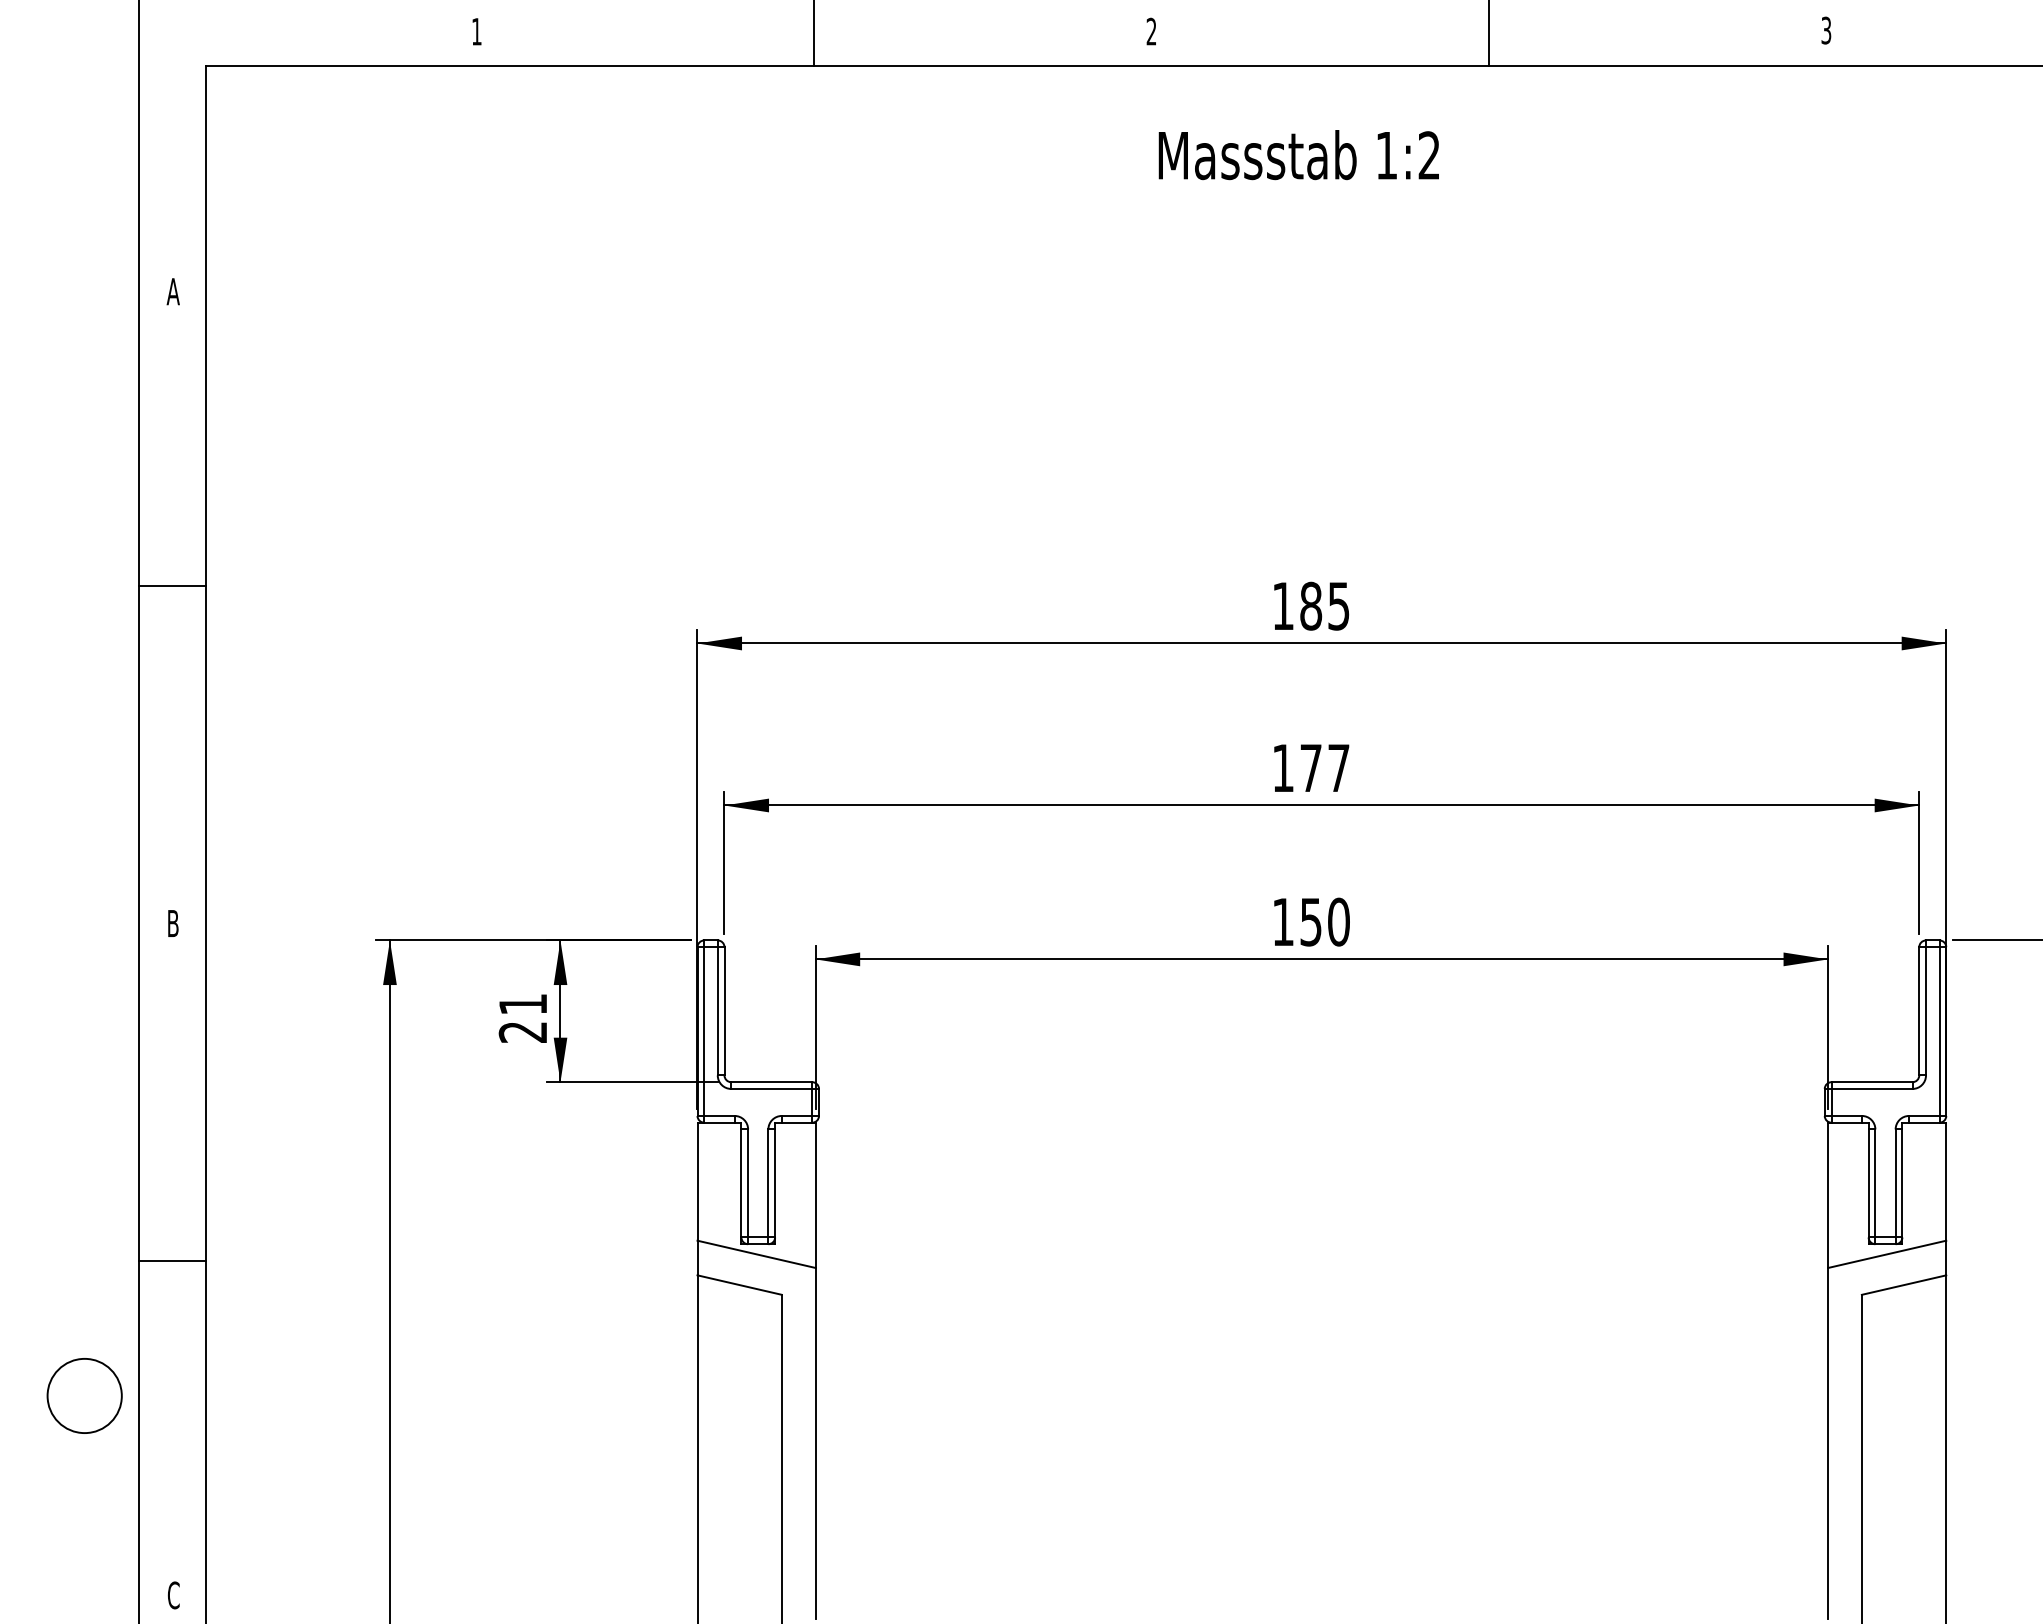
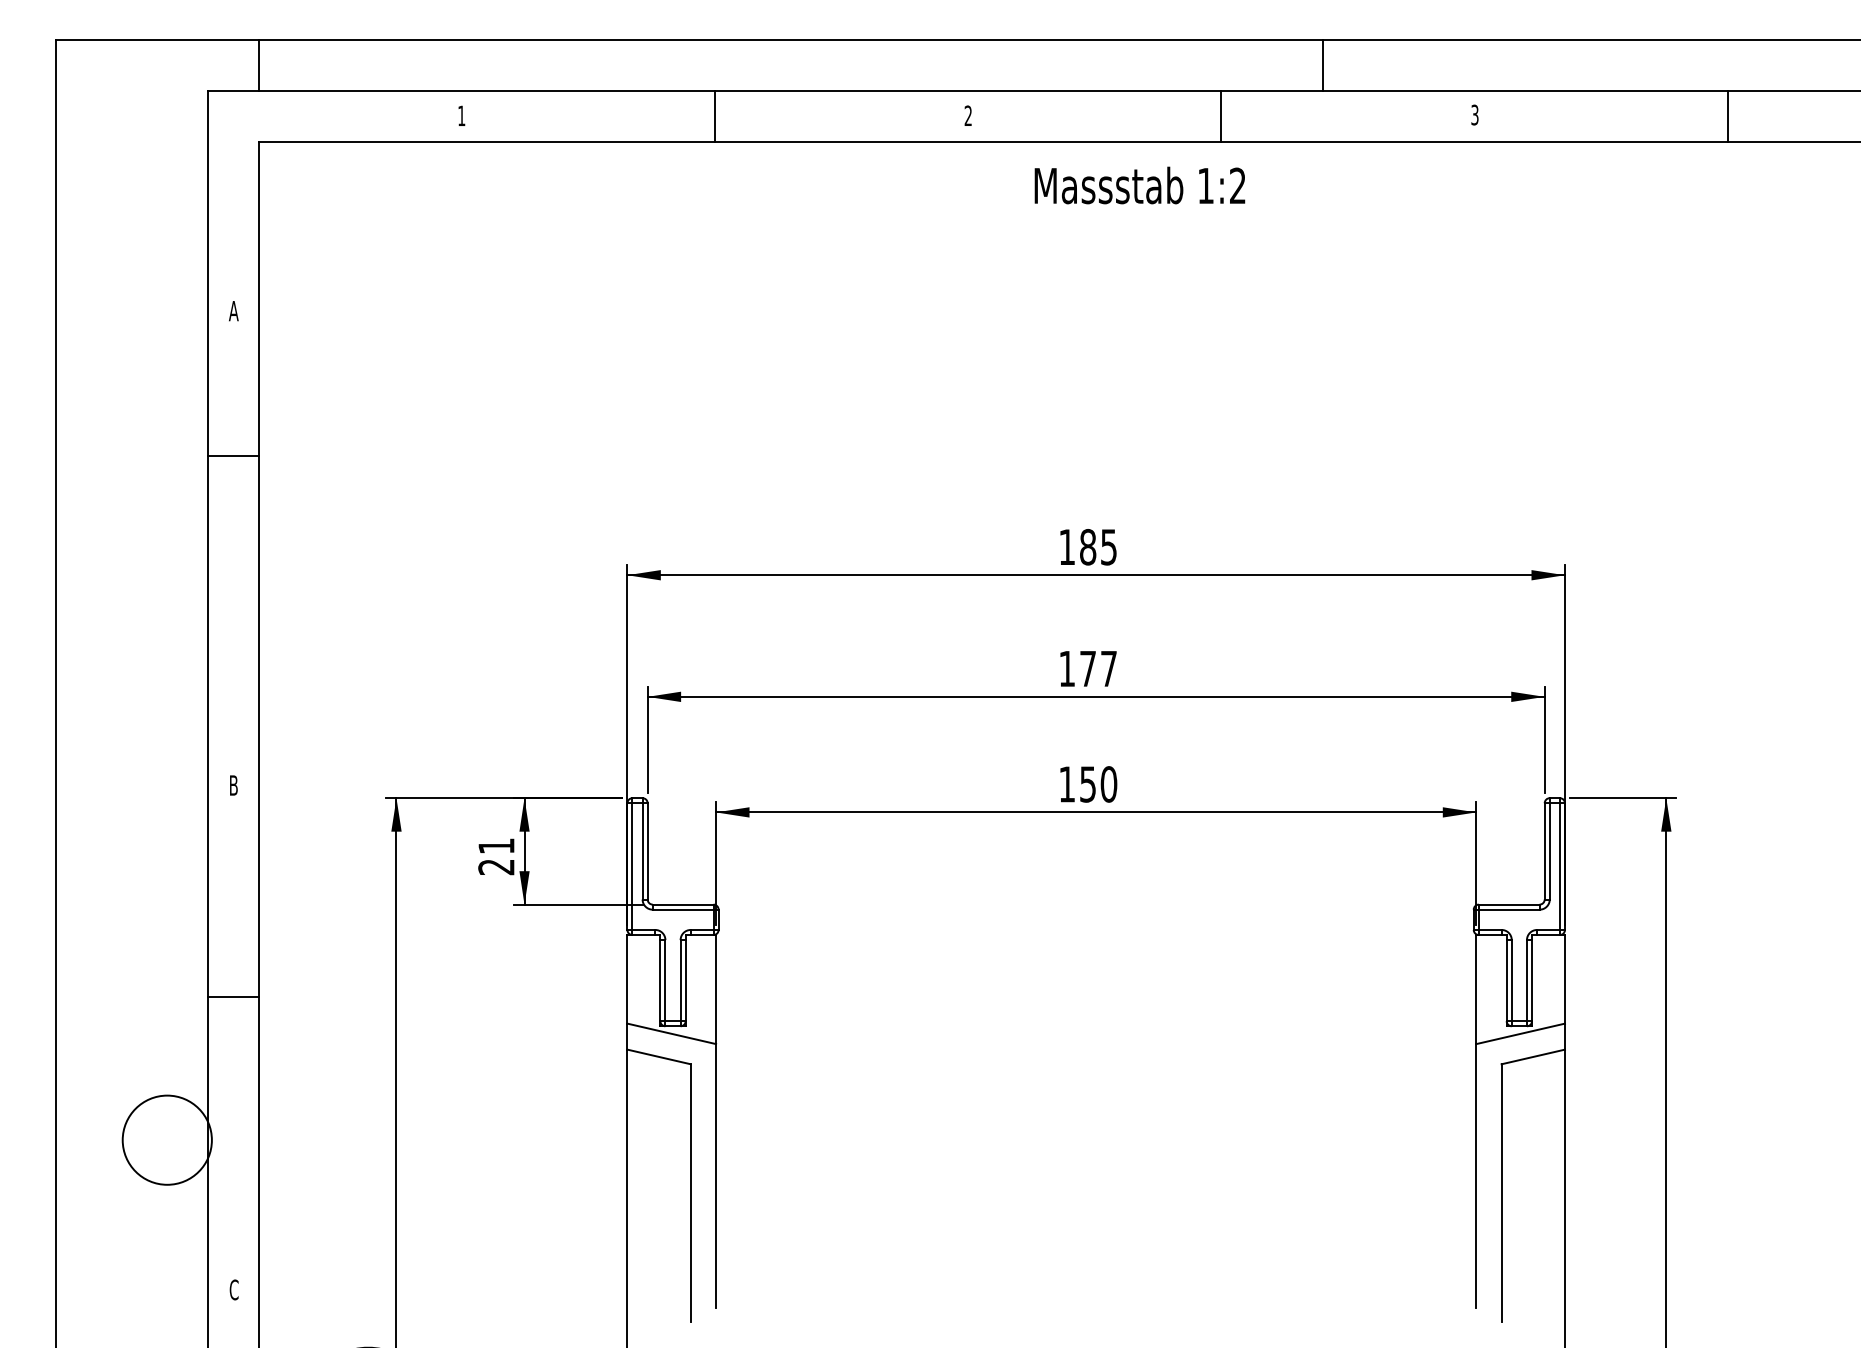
text: (1298, 155) -> (1139, 185), moved
line: (171, 586) -> (232, 456), moved
line: (171, 1260) -> (232, 996), moved
circle: (84, 1396) -> (167, 1140), size x1.6

